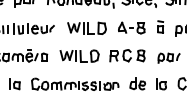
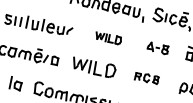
part: (86, 27) -> (108, 37), size x0.6
part: (131, 27) -> (157, 47), size x0.7
part: (127, 55) -> (147, 77), size x0.6

